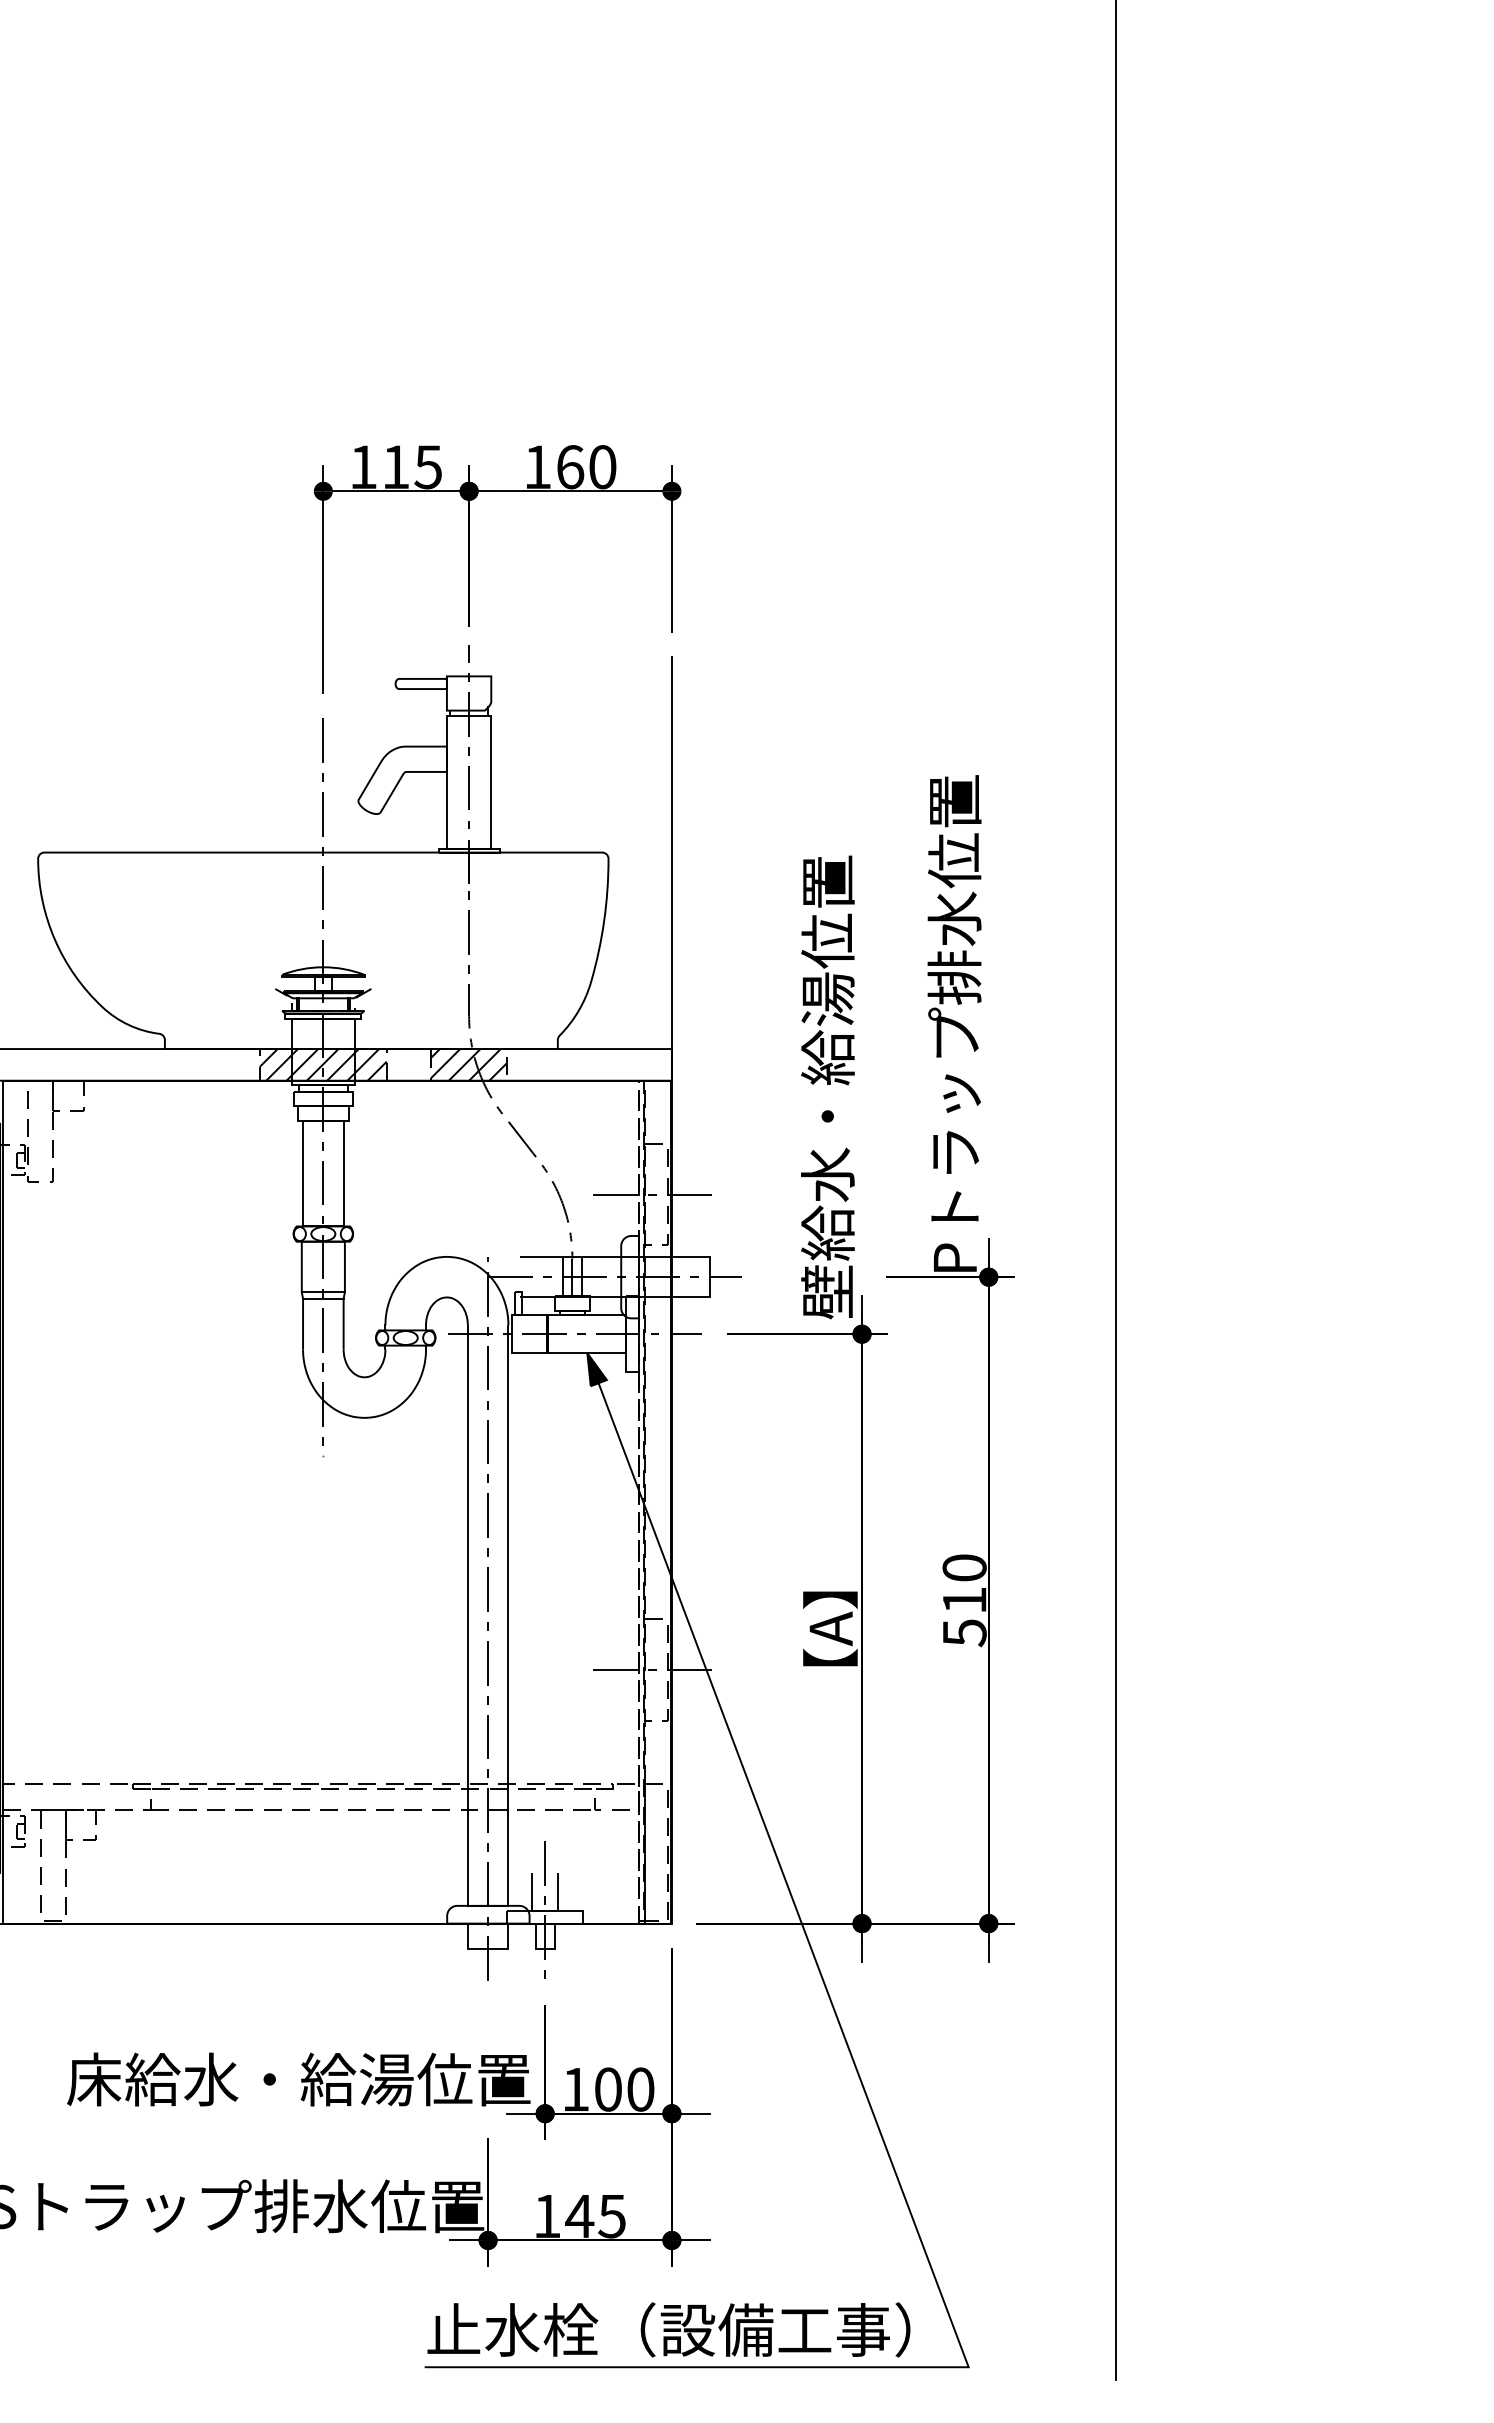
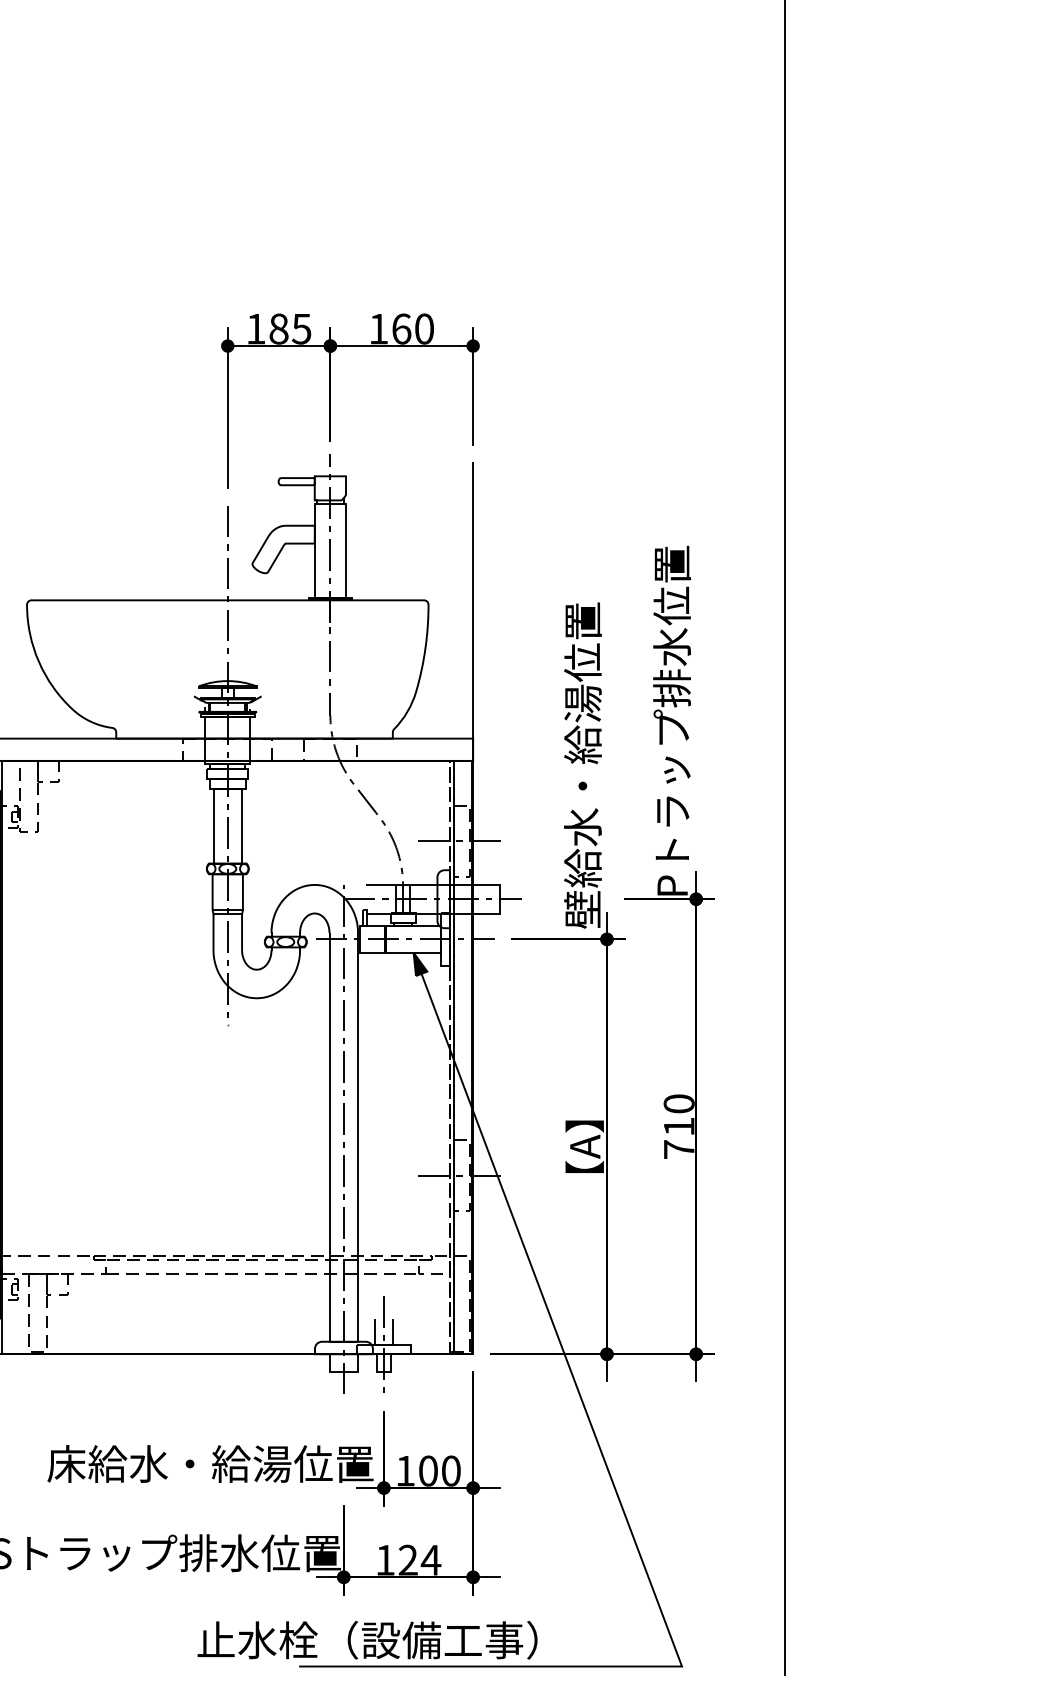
text: (395, 467) -> (278, 329), 115 -> 185
hatch: (322, 1064) -> (227, 749), removed
hatch: (469, 1064) -> (330, 749), removed
text: (964, 1633) -> (679, 1150), 510 -> 710
text: (595, 2216) -> (419, 1560), 145 -> 124
text: (668, 2329) -> (367, 1639), moved

